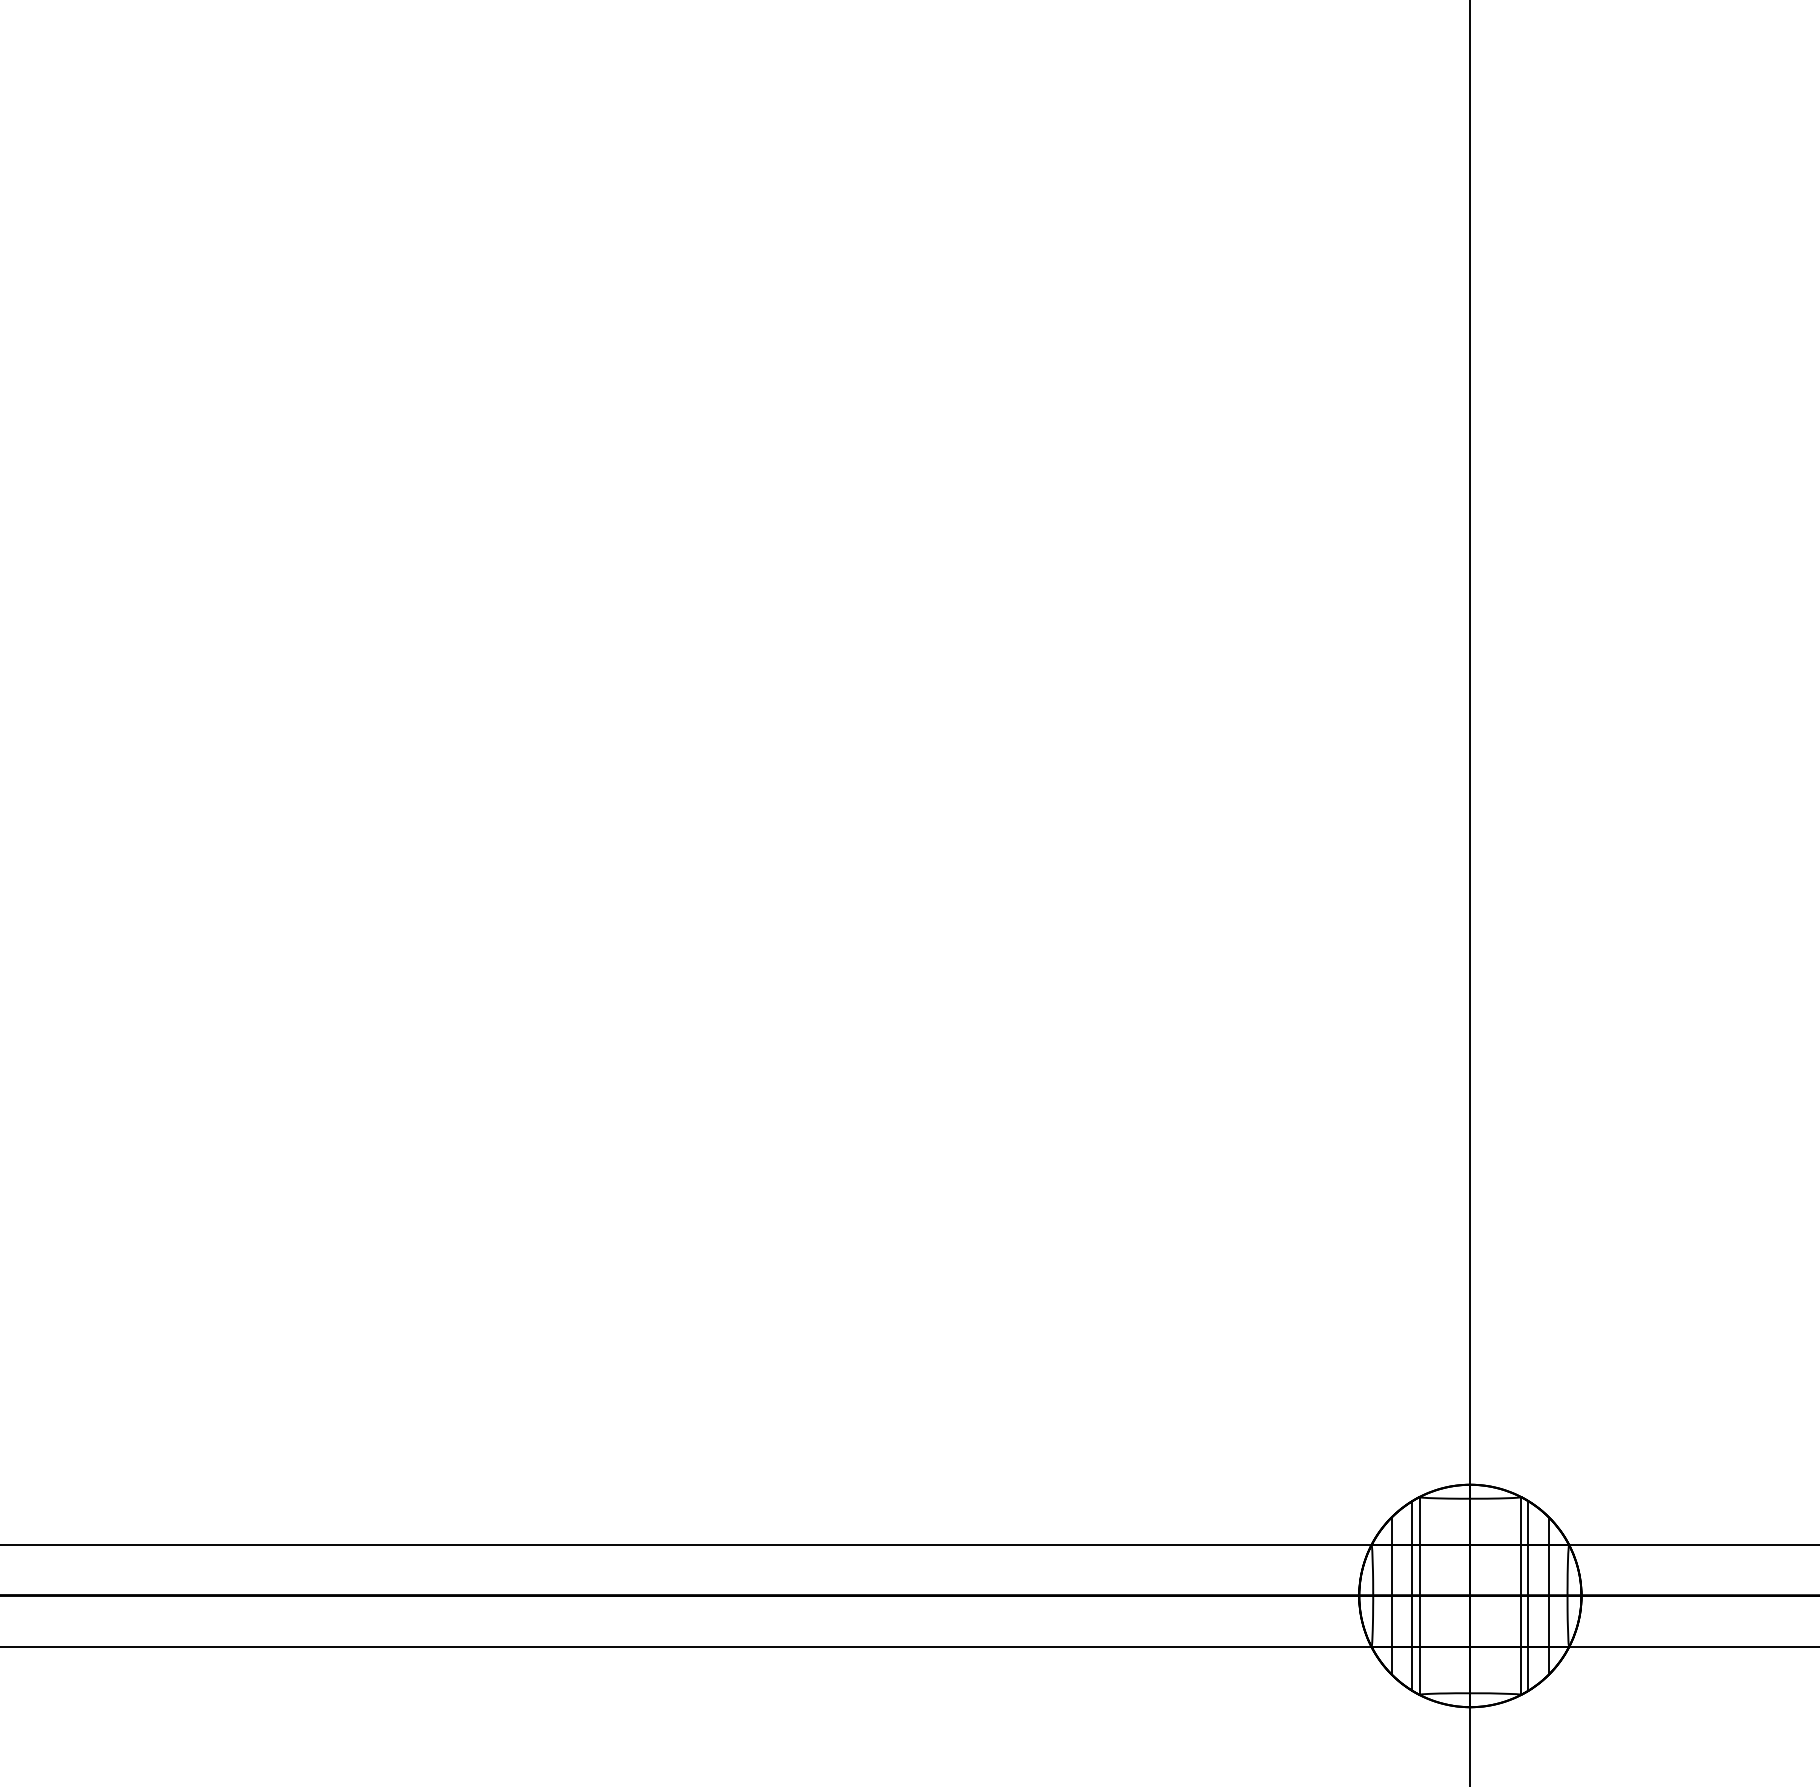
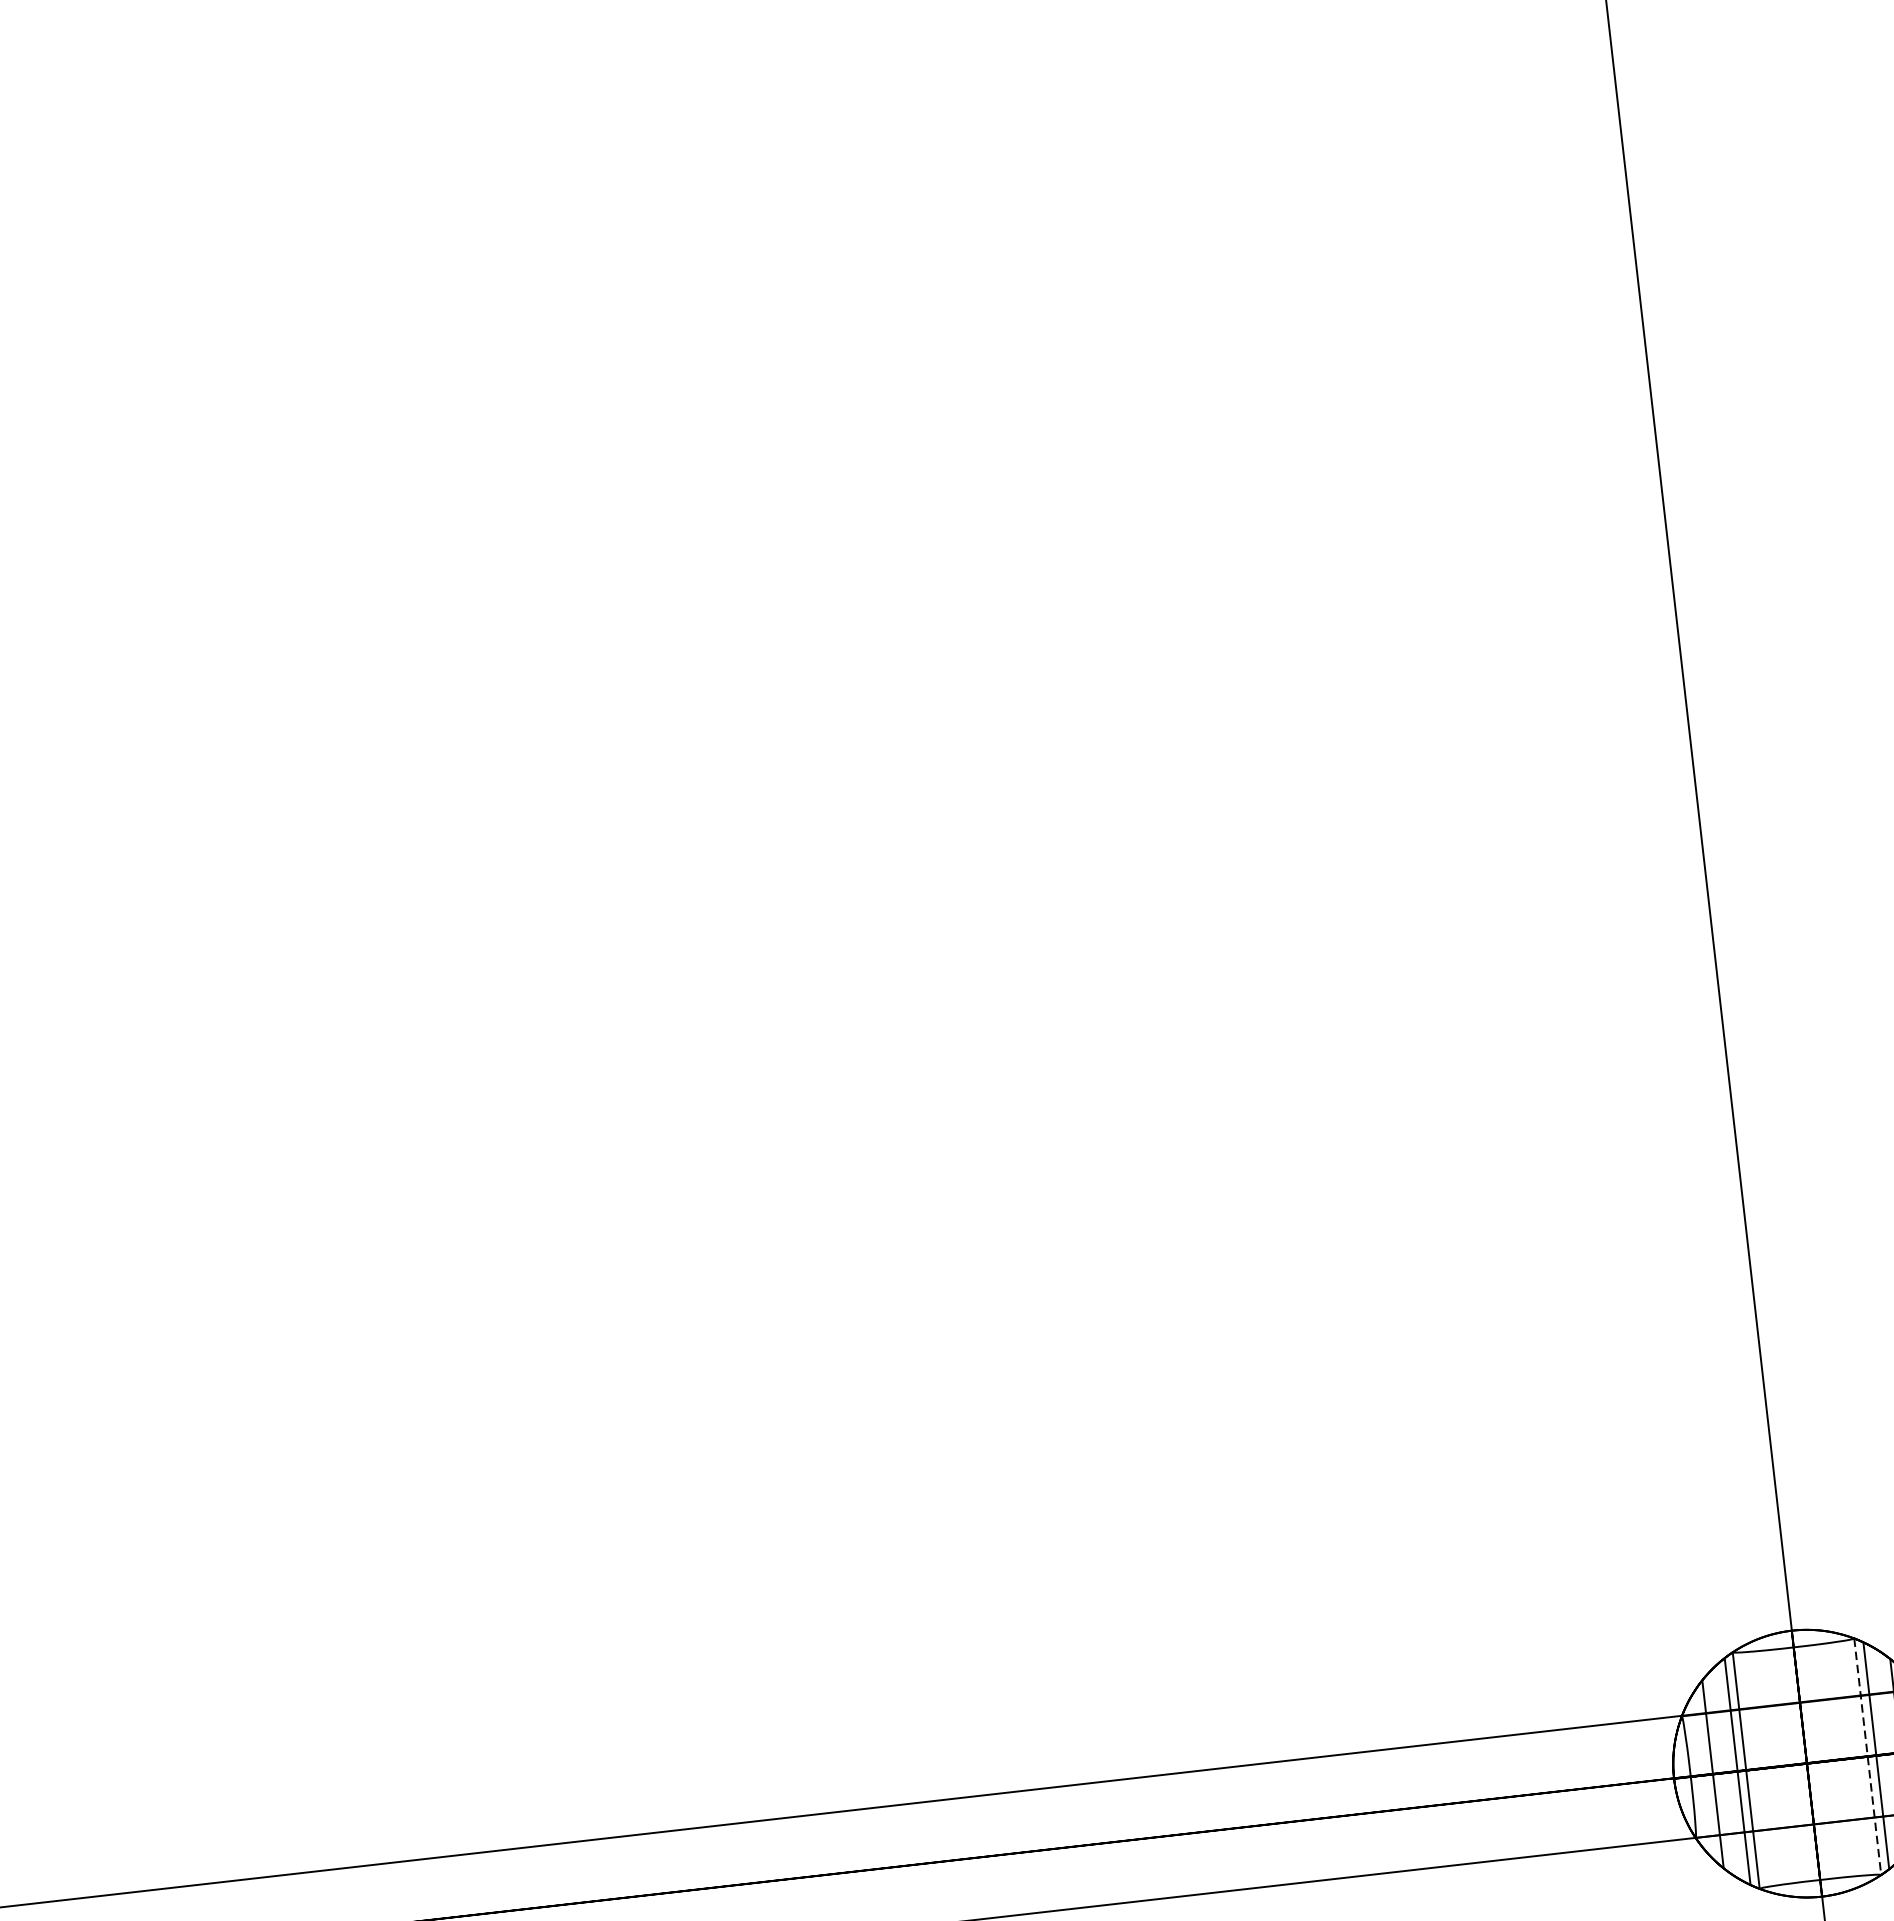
line: (1521, 1595) -> (1868, 1756), solid -> dashed

